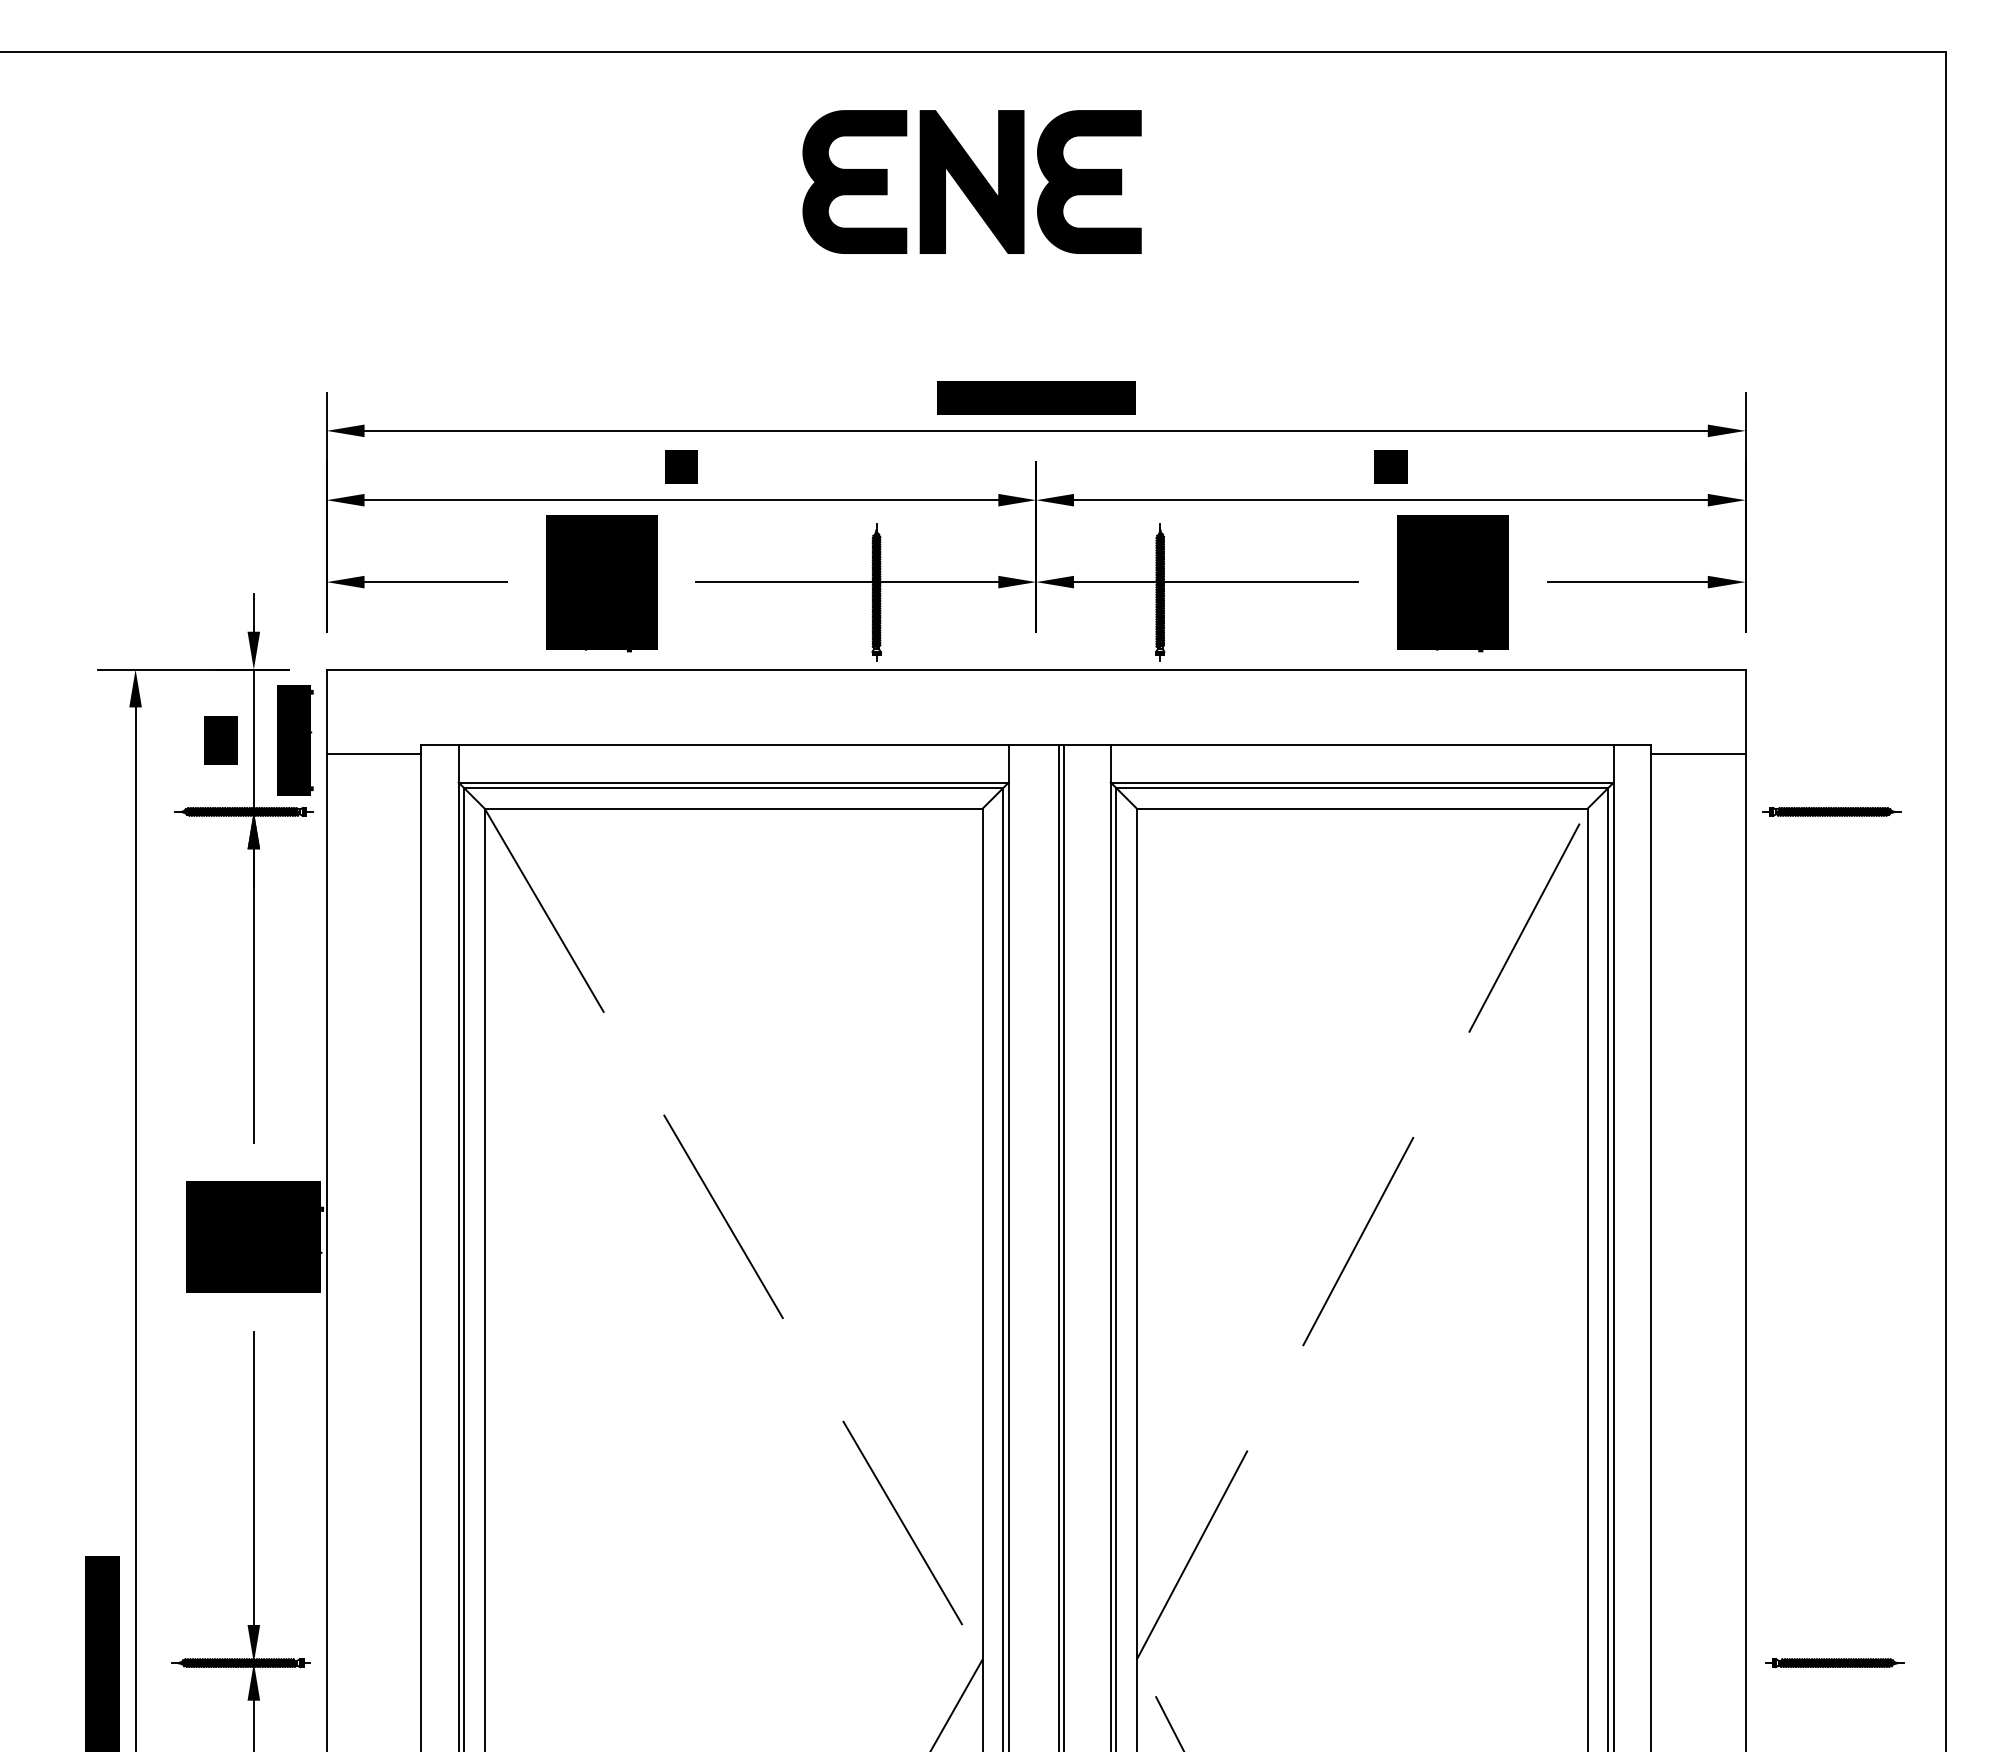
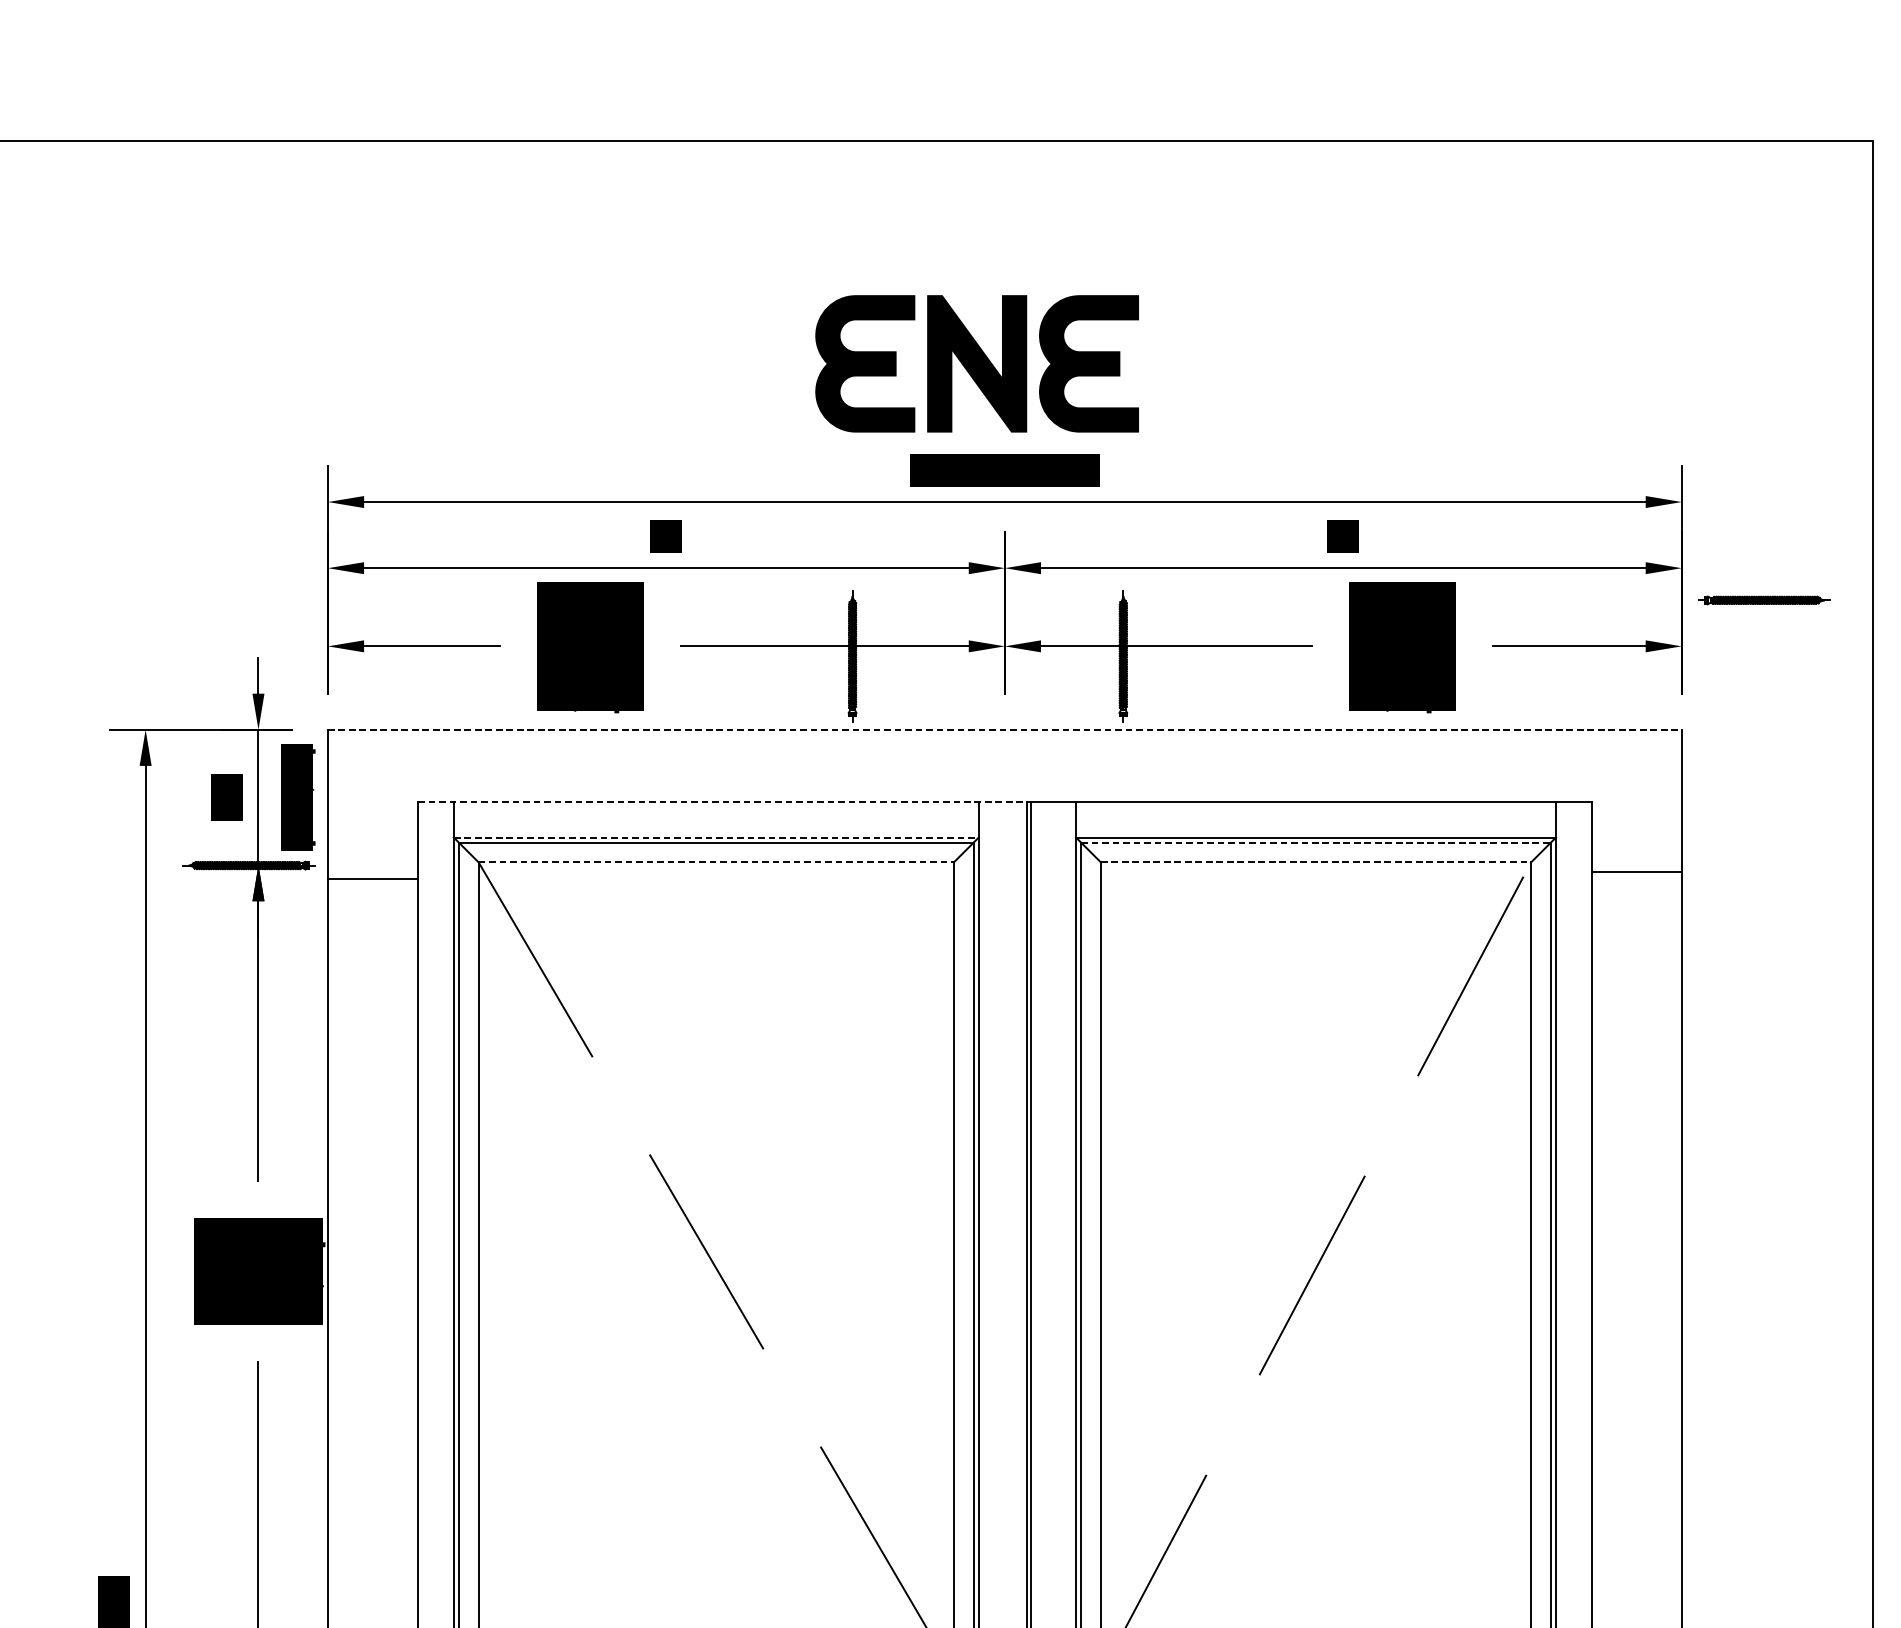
part: (971, 181) -> (976, 363), moved
line: (1036, 669) -> (1005, 729), solid -> dashed
line: (740, 745) -> (722, 802), solid -> dashed
line: (373, 753) -> (372, 878), moved
line: (1698, 753) -> (1636, 871), moved
line: (734, 782) -> (717, 837), solid -> dashed
line: (1362, 787) -> (1316, 842), solid -> dashed
line: (733, 808) -> (716, 862), solid -> dashed
line: (1362, 808) -> (1316, 862), solid -> dashed
part: (1831, 811) -> (1763, 599), moved

